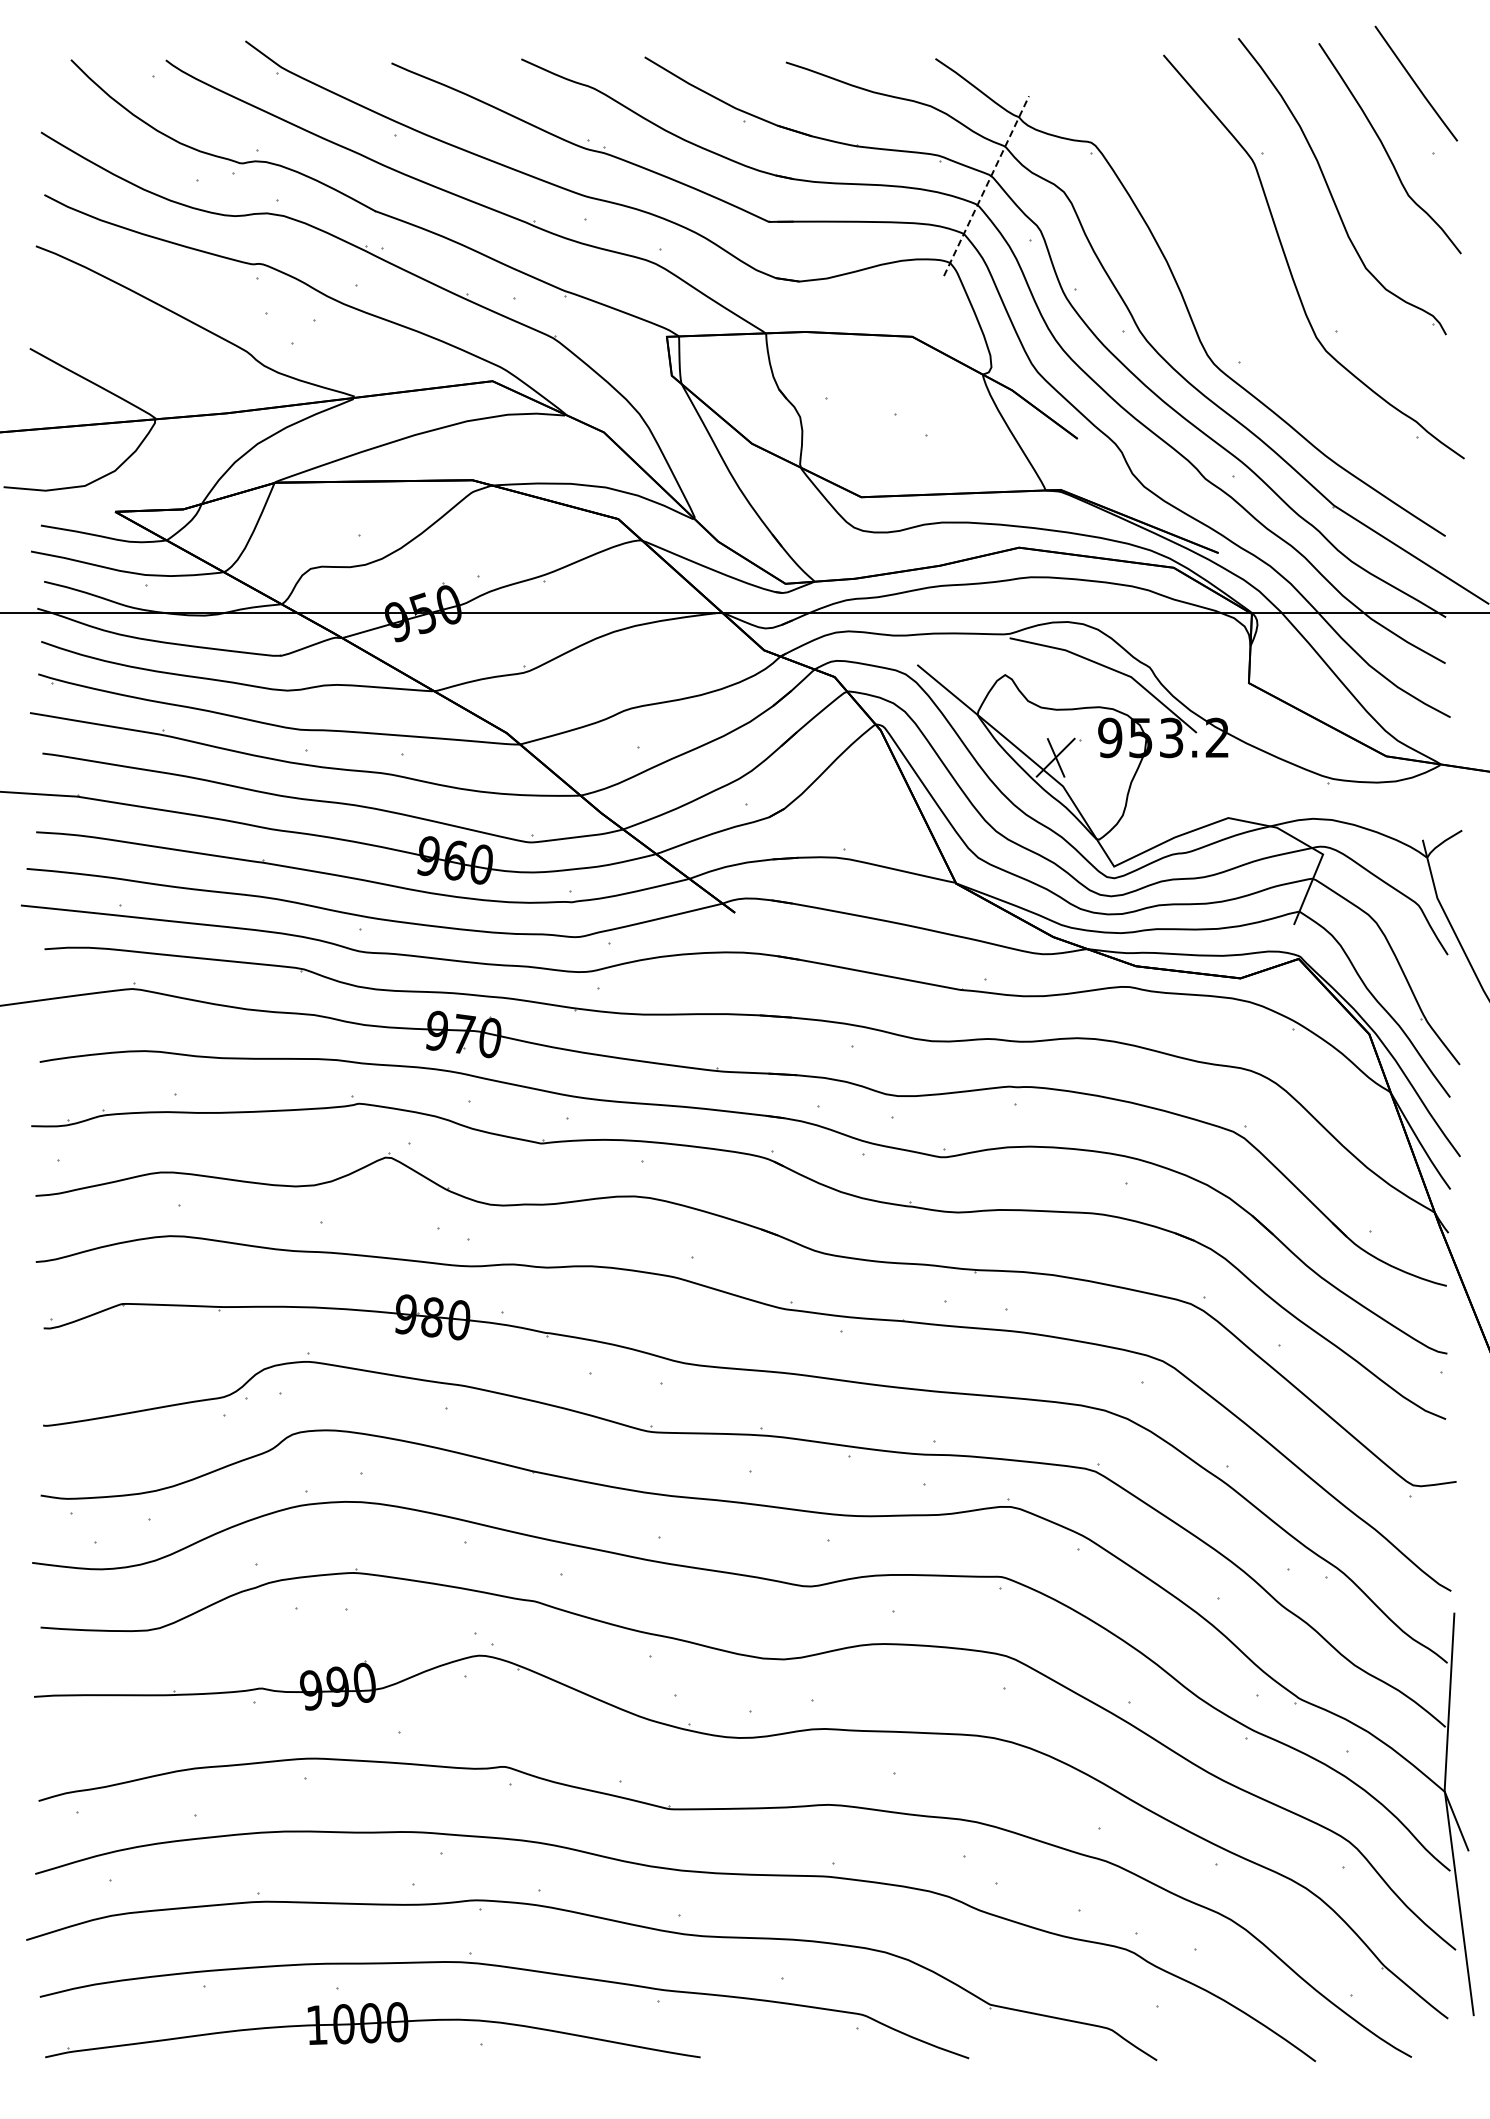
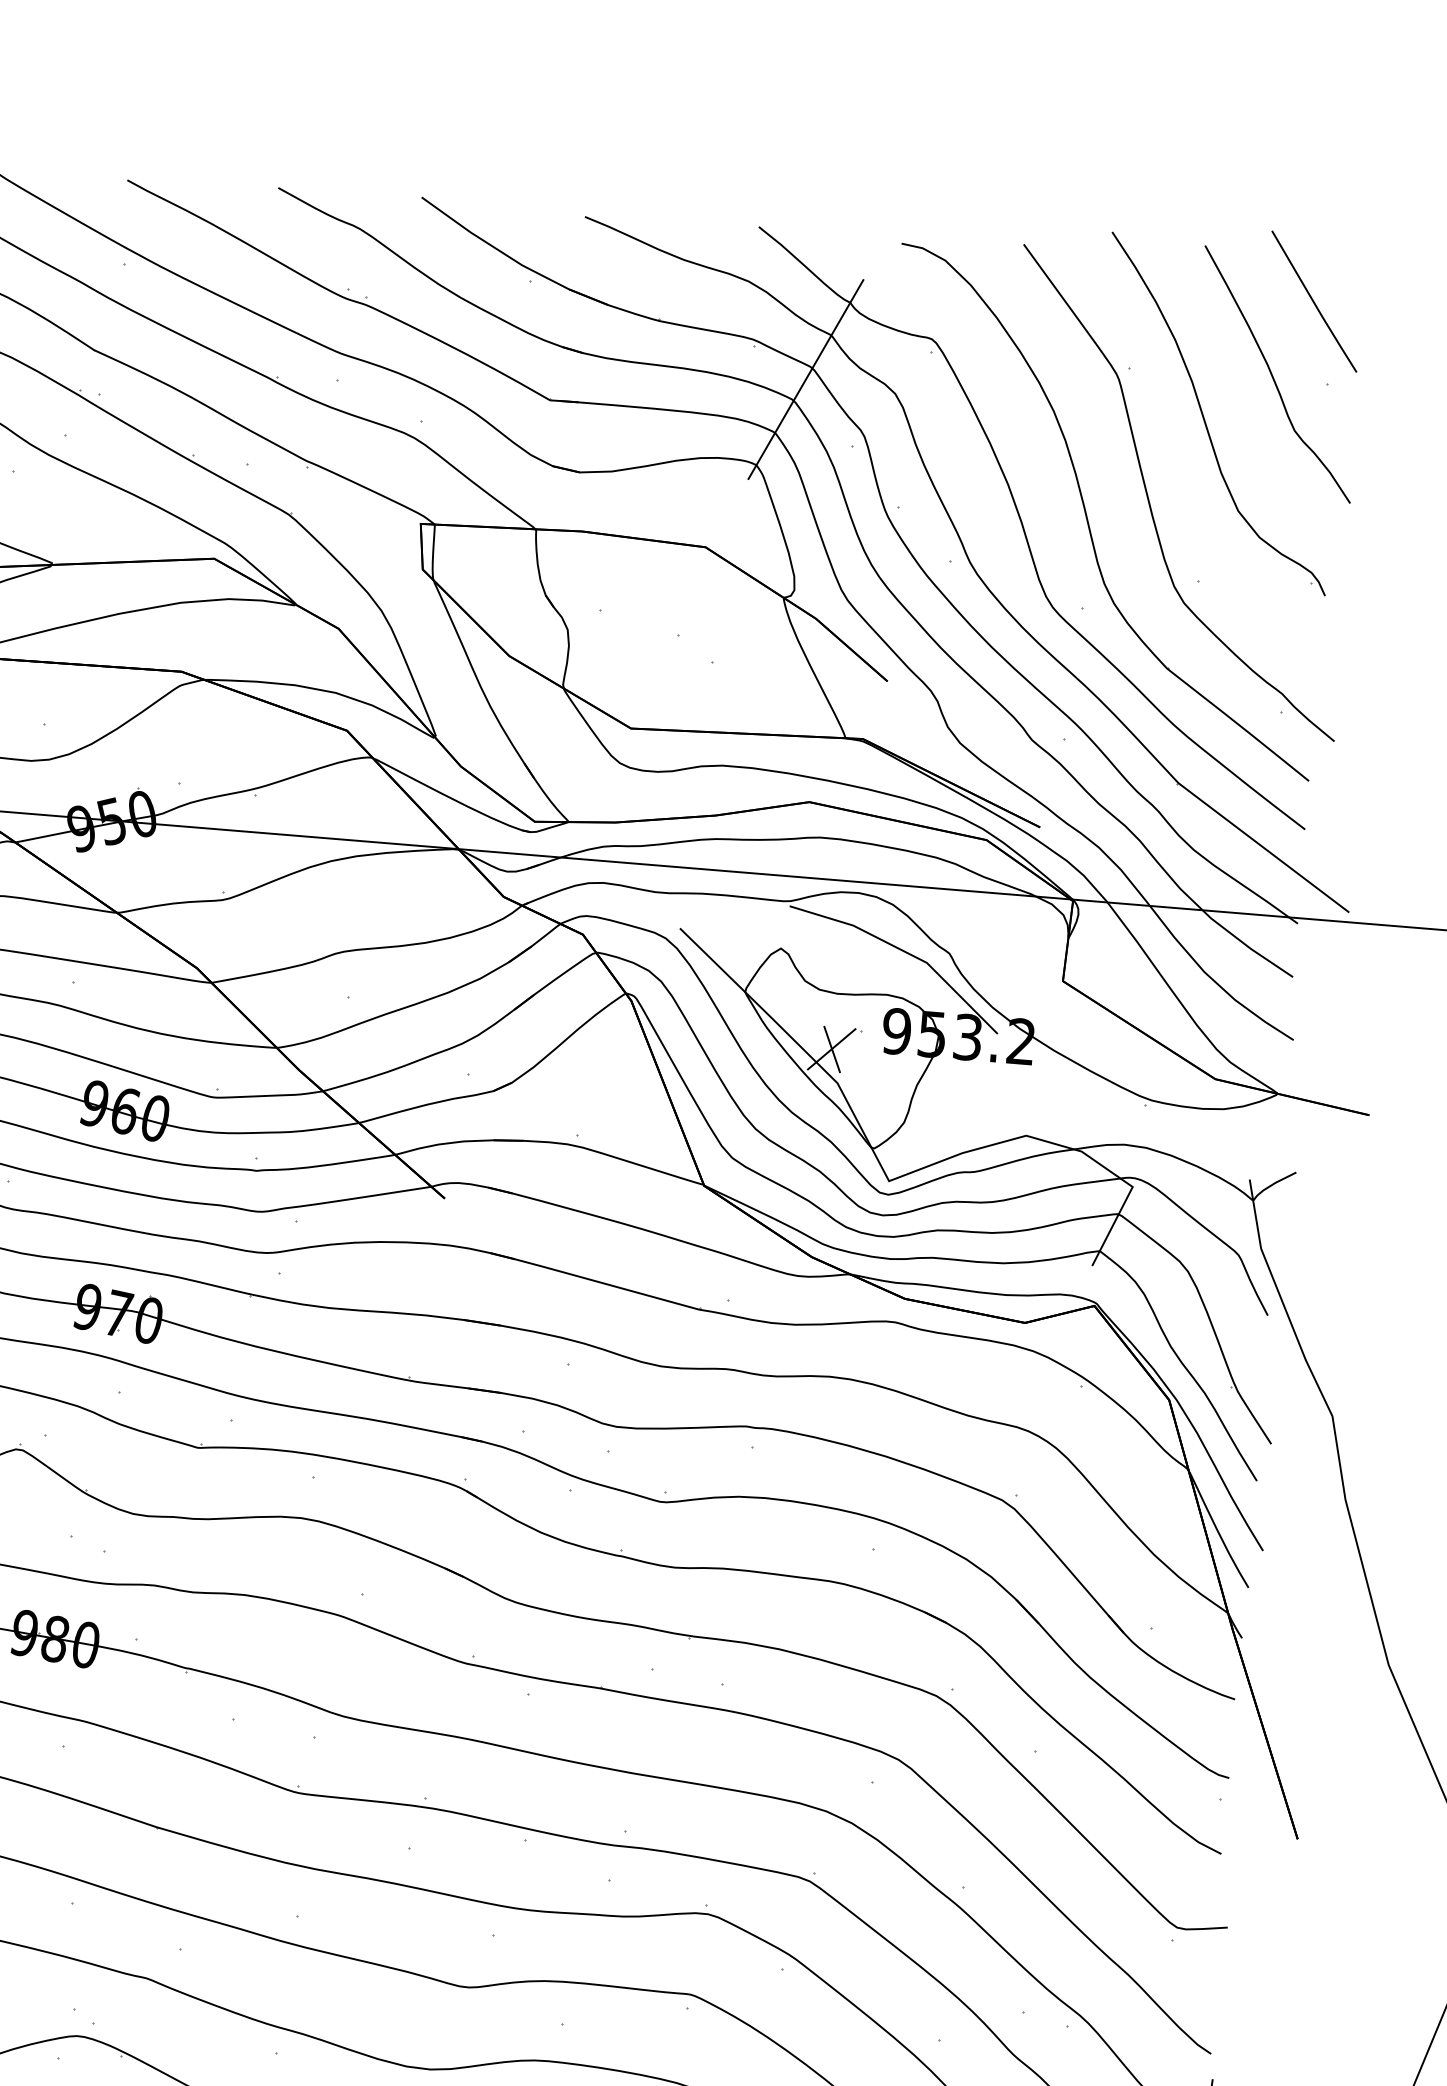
line: (986, 185) -> (805, 378), dashed -> solid
part: (1237, 283) -> (1087, 516), added

